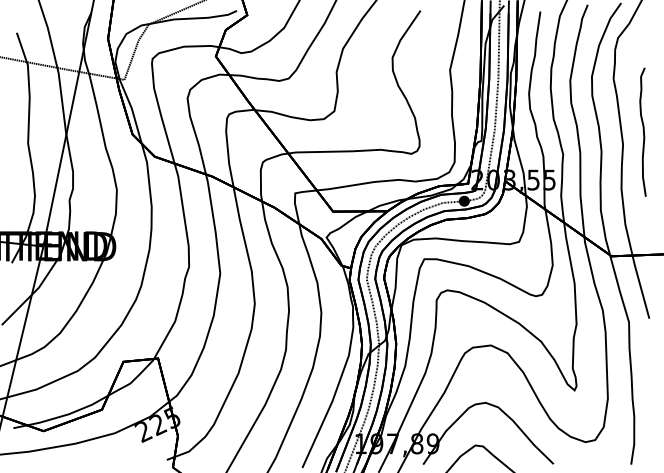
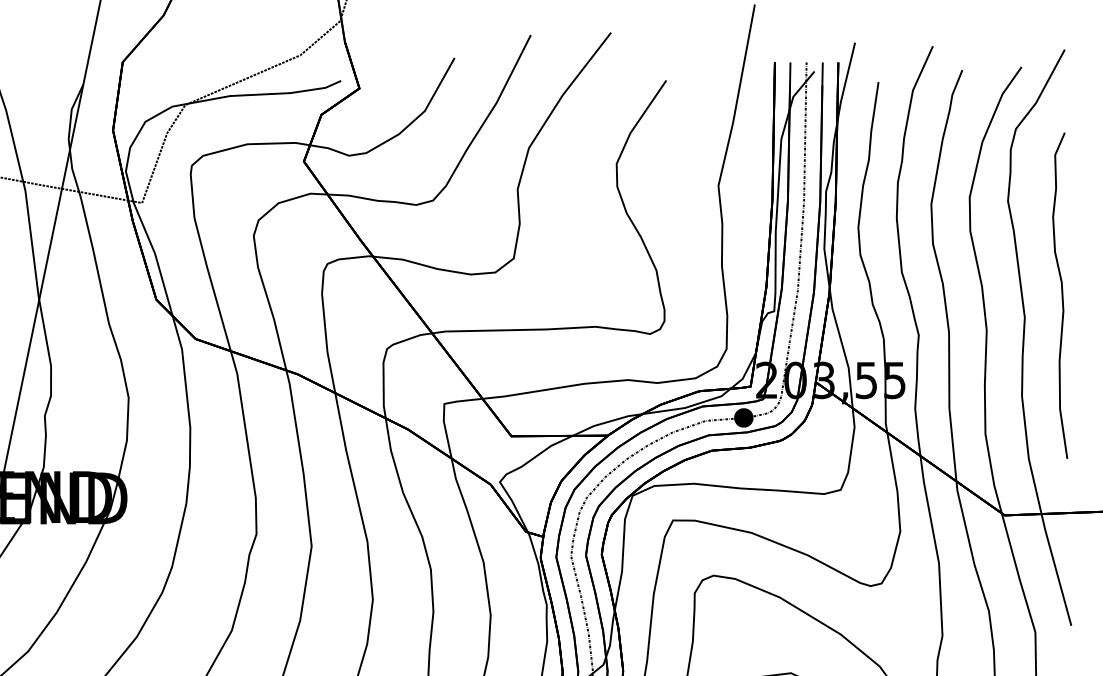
part: (642, 132) -> (1059, 296), size x1.43

